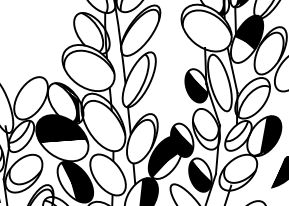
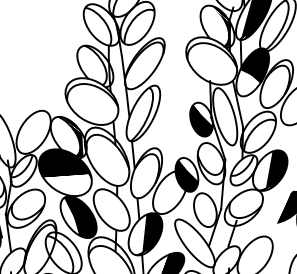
fill: (166, 156) -> (170, 191), removed
fill: (200, 176) -> (205, 211), removed

